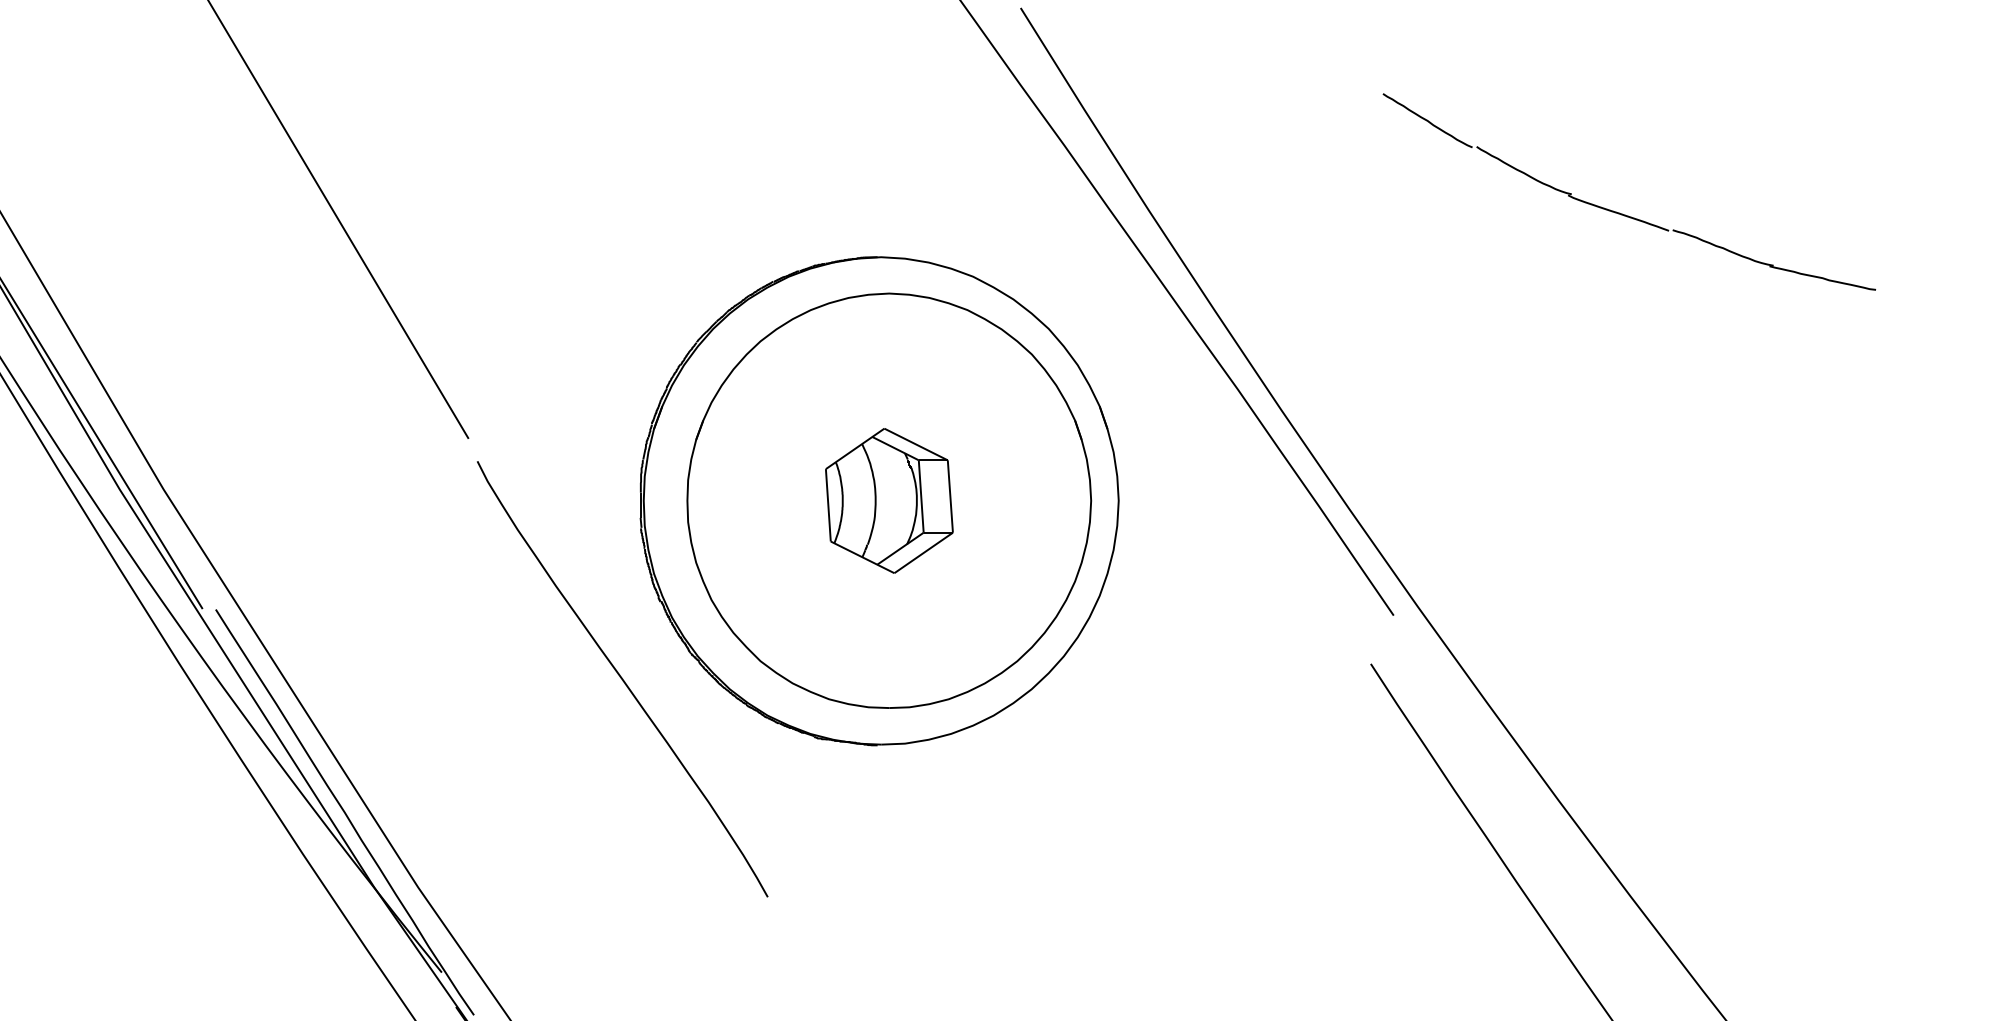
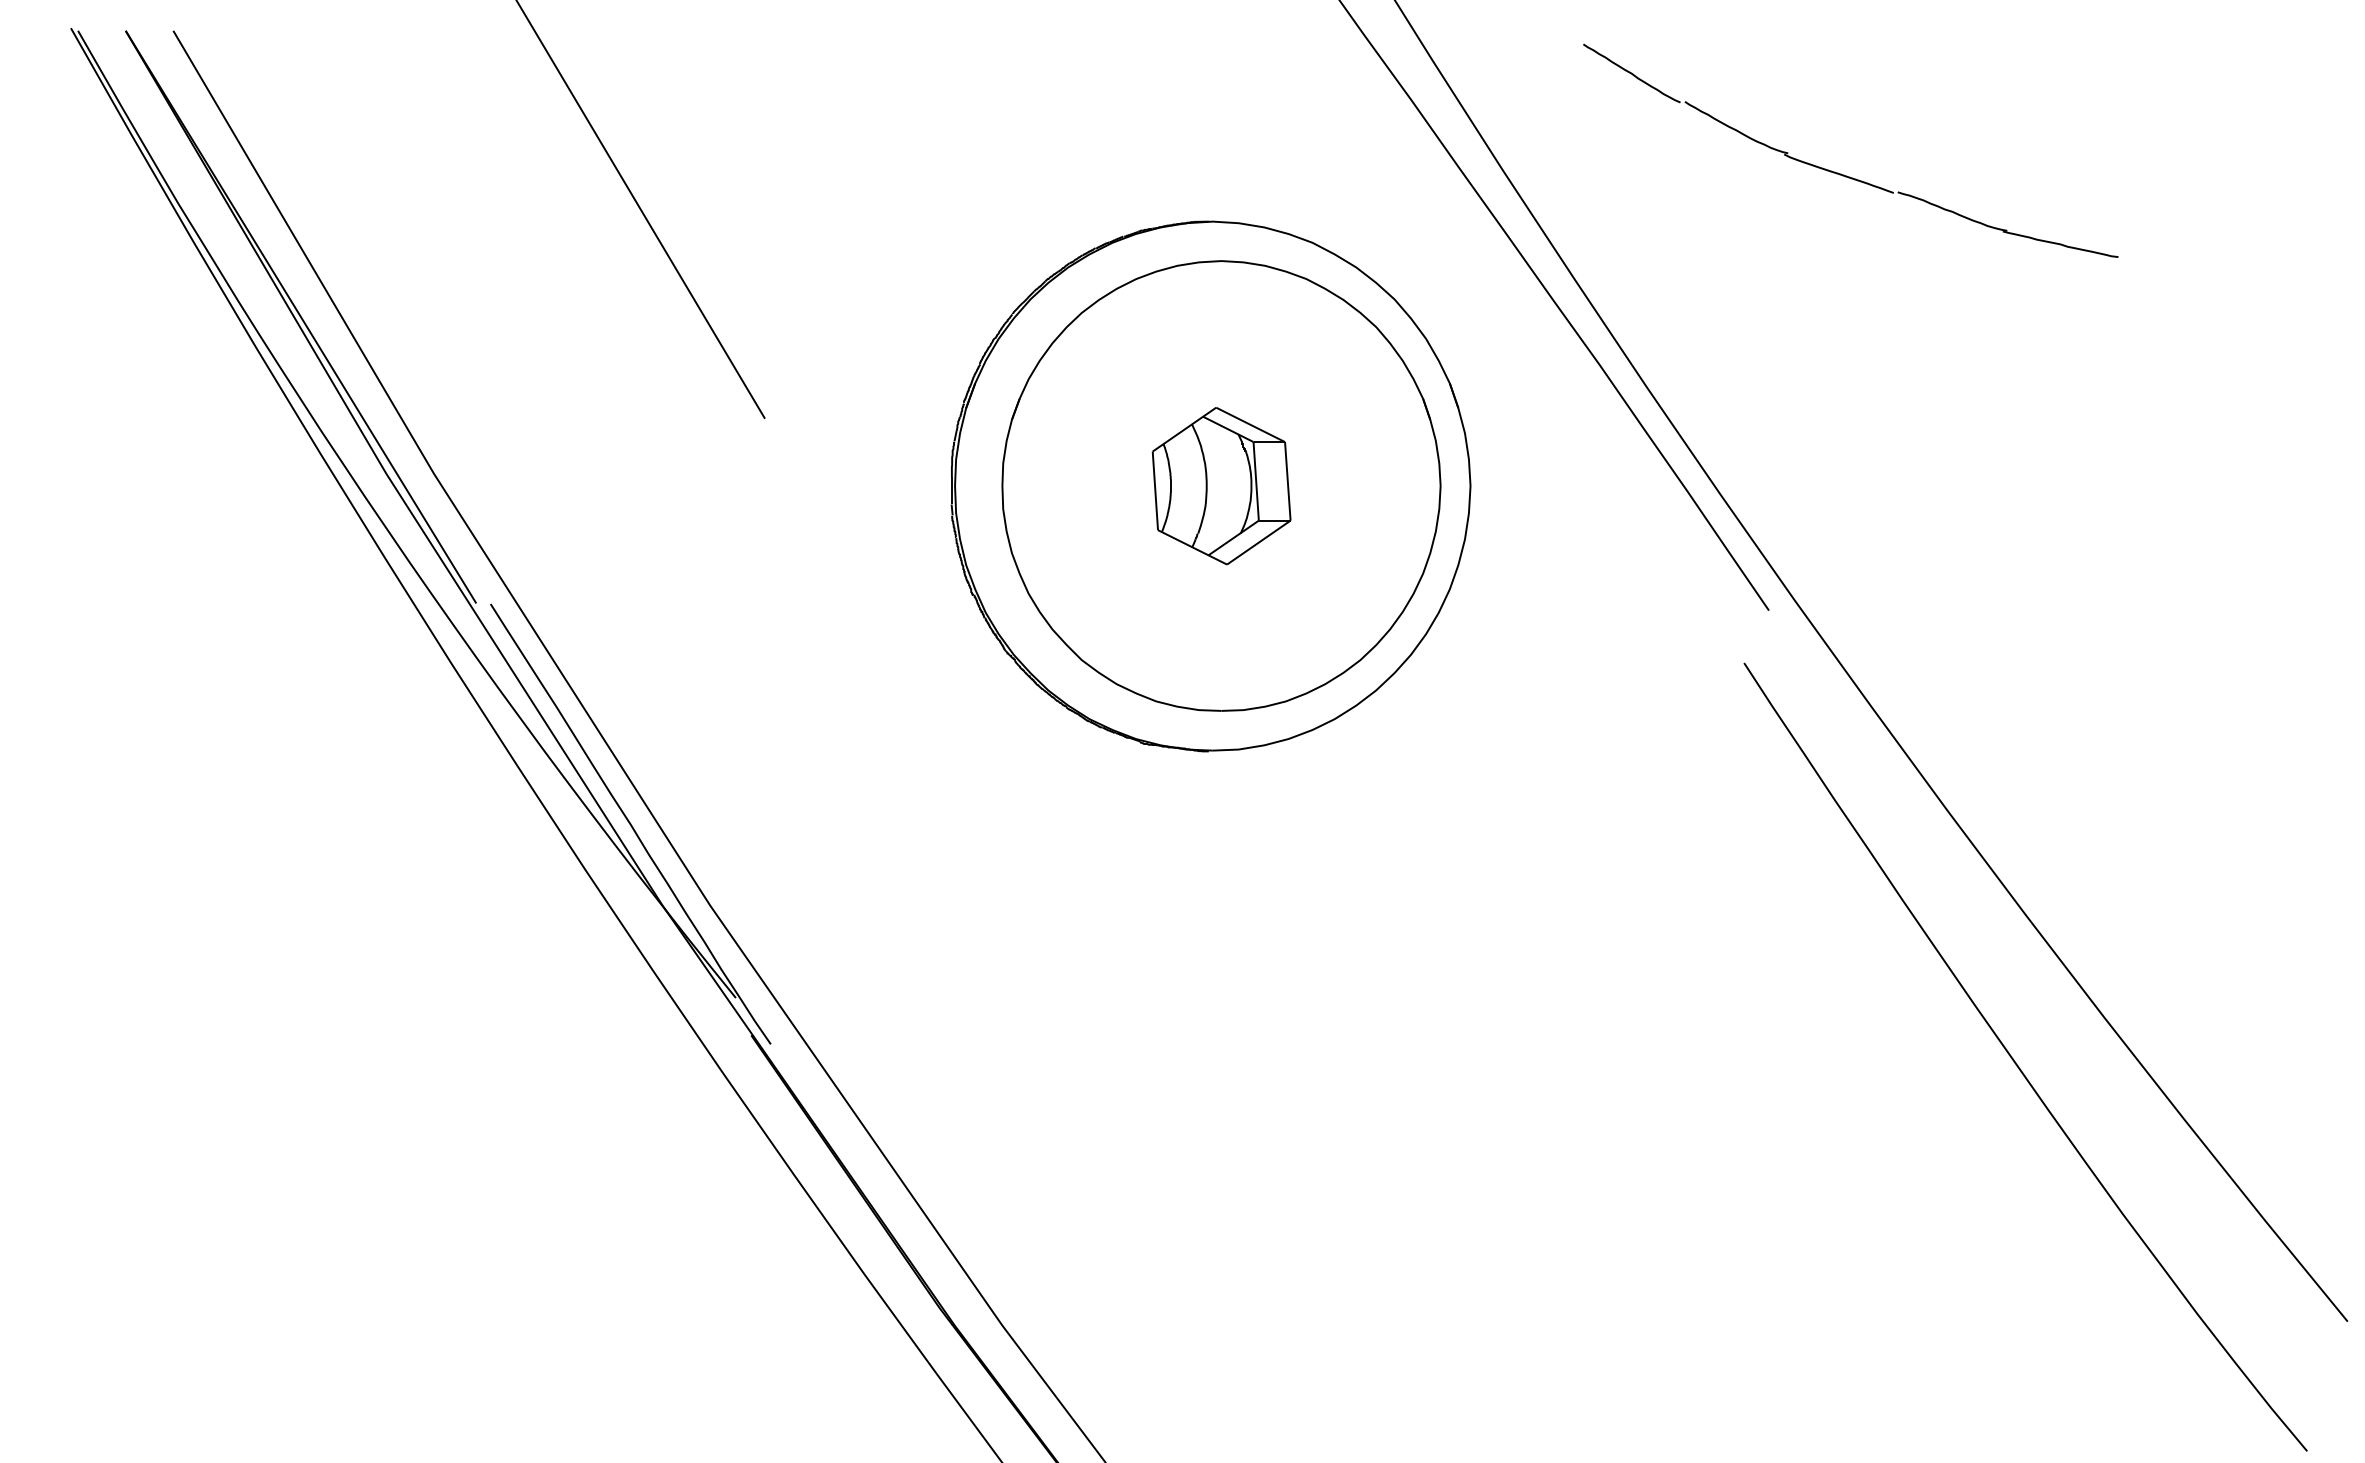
part: (1620, 212) -> (1841, 173), moved
curve: (622, 679) -> (932, 679), removed

